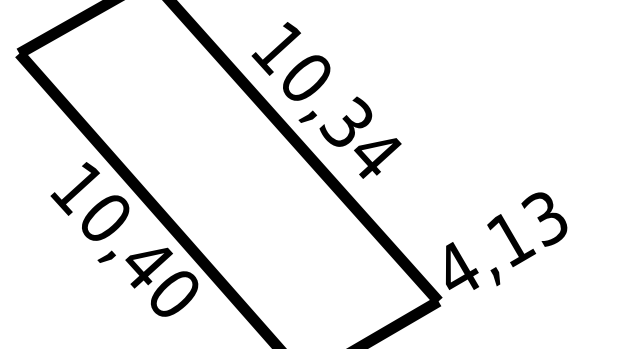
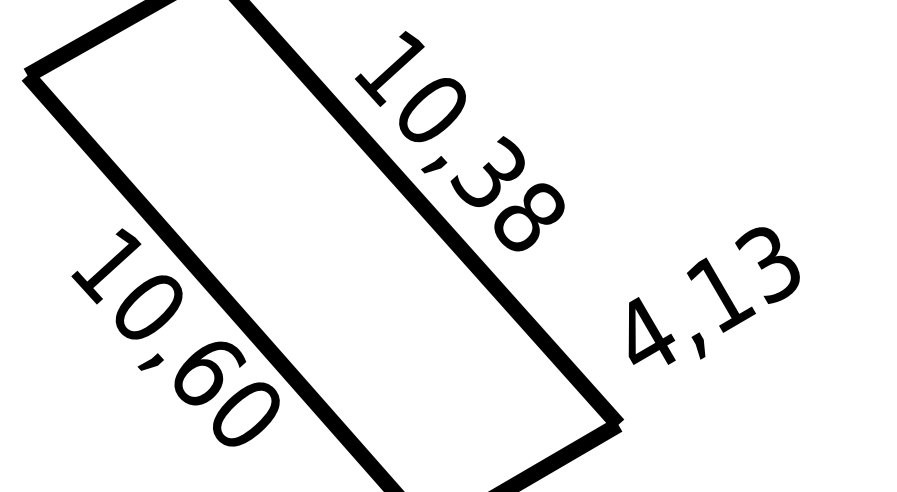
text: (376, 154) -> (530, 217), 10,34 -> 10,38
text: (506, 240) -> (713, 295), moved
text: (149, 264) -> (210, 373), 10,40 -> 10,60

